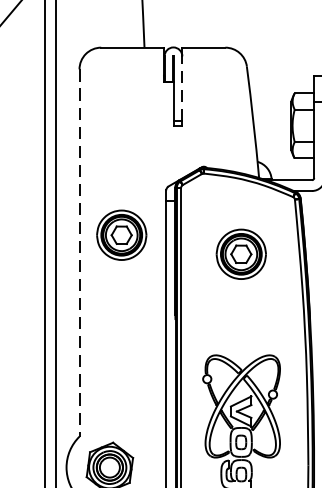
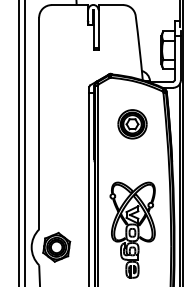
line: (182, 88) -> (98, 28), dashed -> solid
part: (121, 235) -> (63, 113), removed
line: (80, 252) -> (39, 123), dashed -> solid

